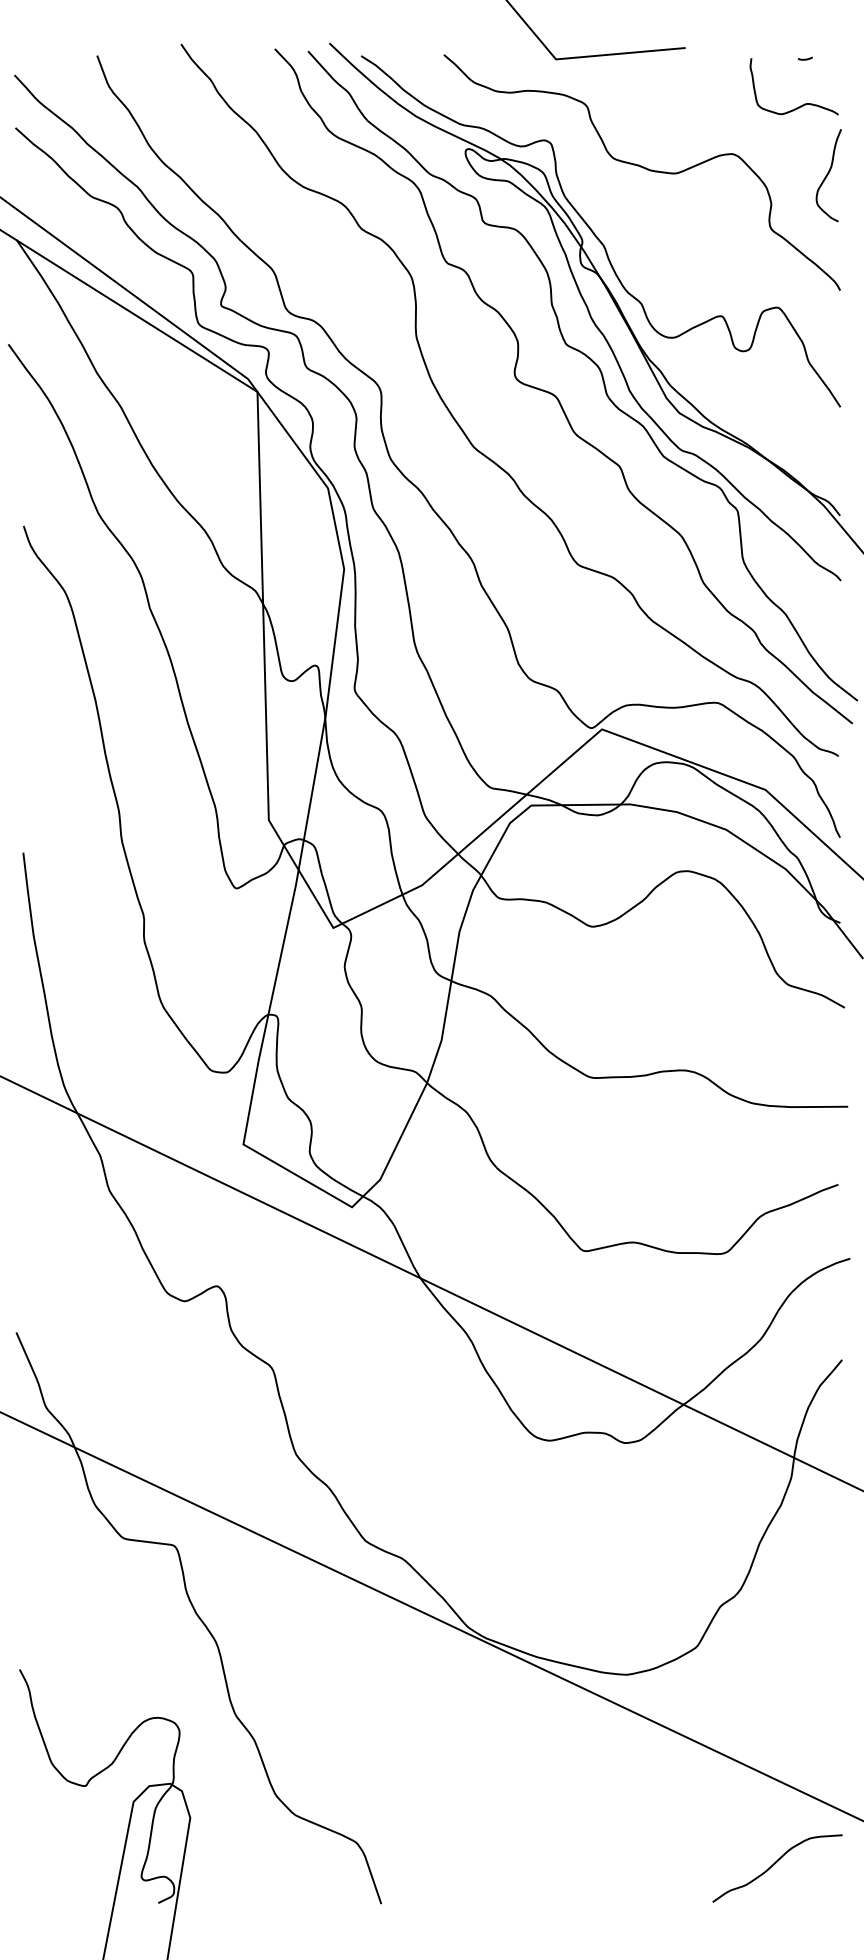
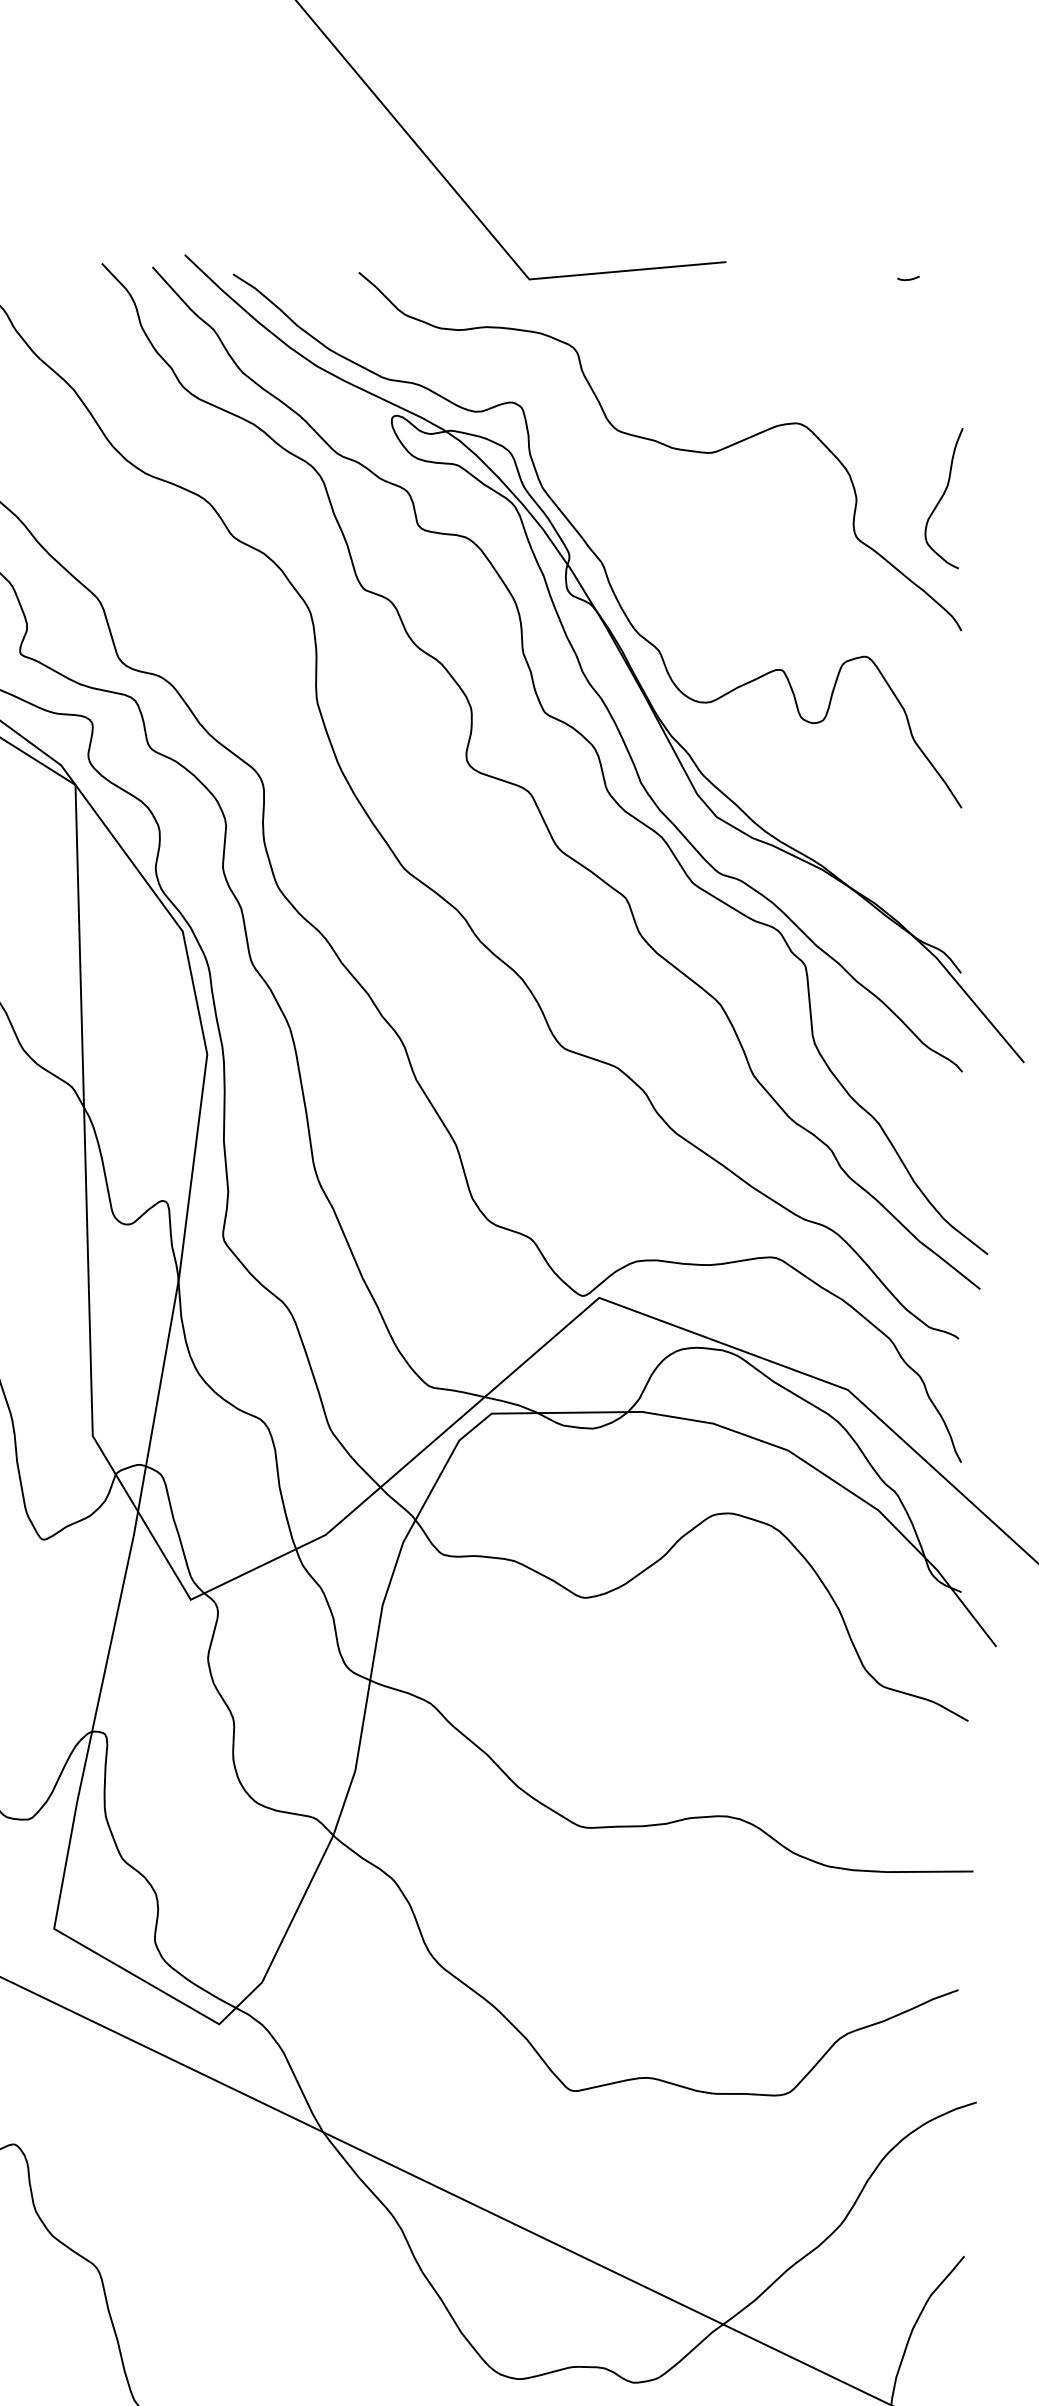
curve: (802, 104) -> (903, 347), removed
curve: (828, 175) -> (943, 498), moved

